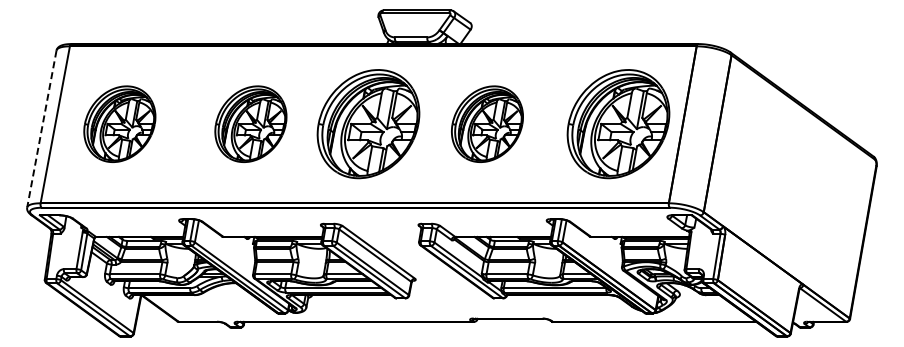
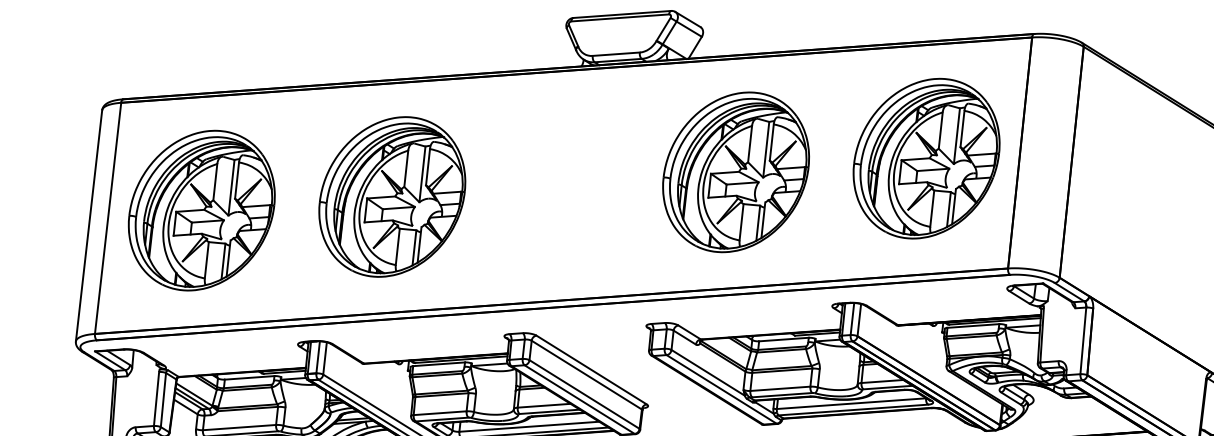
part: (119, 124) -> (201, 211), size x1.43
part: (250, 124) -> (391, 197), size x1.43
part: (368, 124) -> (563, 185), removed
part: (487, 124) -> (736, 172), size x1.43
line: (41, 129) -> (88, 226), dashed -> solid

